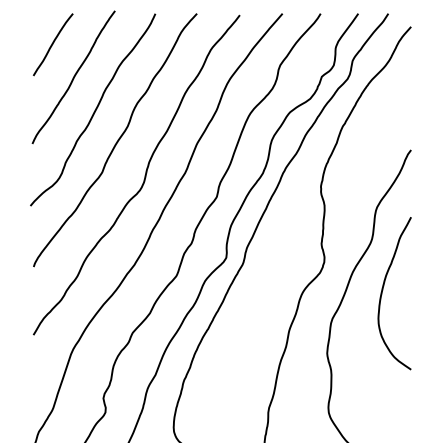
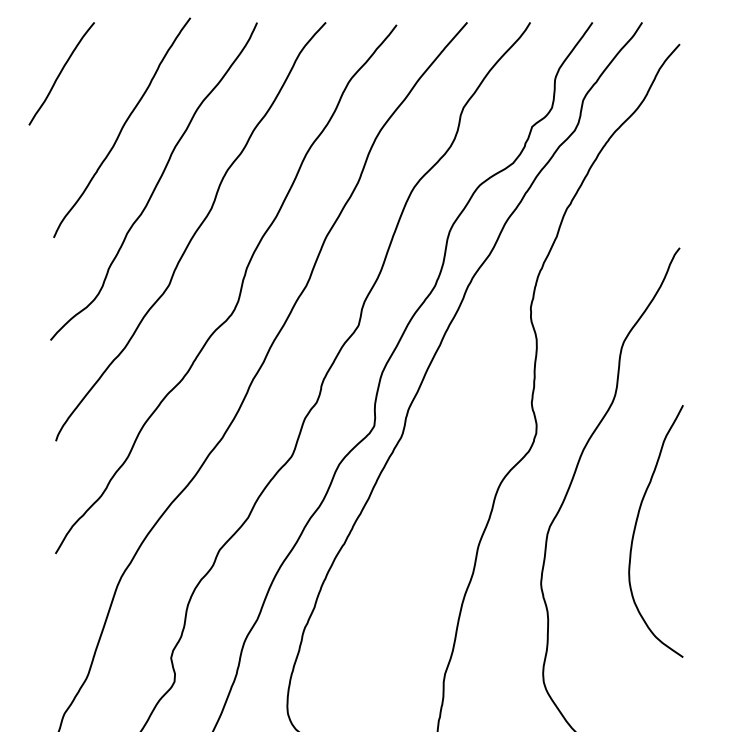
curve: (53, 44) -> (62, 73), moved
curve: (383, 290) -> (637, 526), moved

